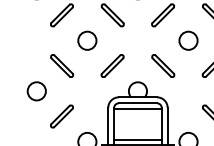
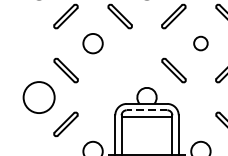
circle: (188, 40) -> (200, 43), size x0.7
part: (112, 65) -> (119, 70), removed
circle: (36, 91) -> (38, 97), size x1.6
line: (137, 103) -> (146, 110), solid -> dashed
line: (137, 139) -> (146, 148), removed

